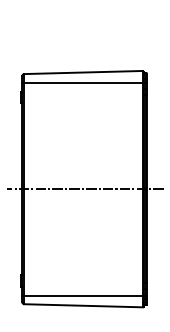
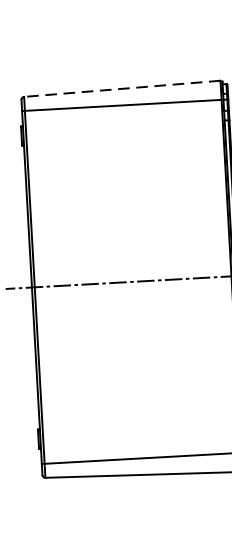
line: (83, 72) -> (122, 88), solid -> dashed

